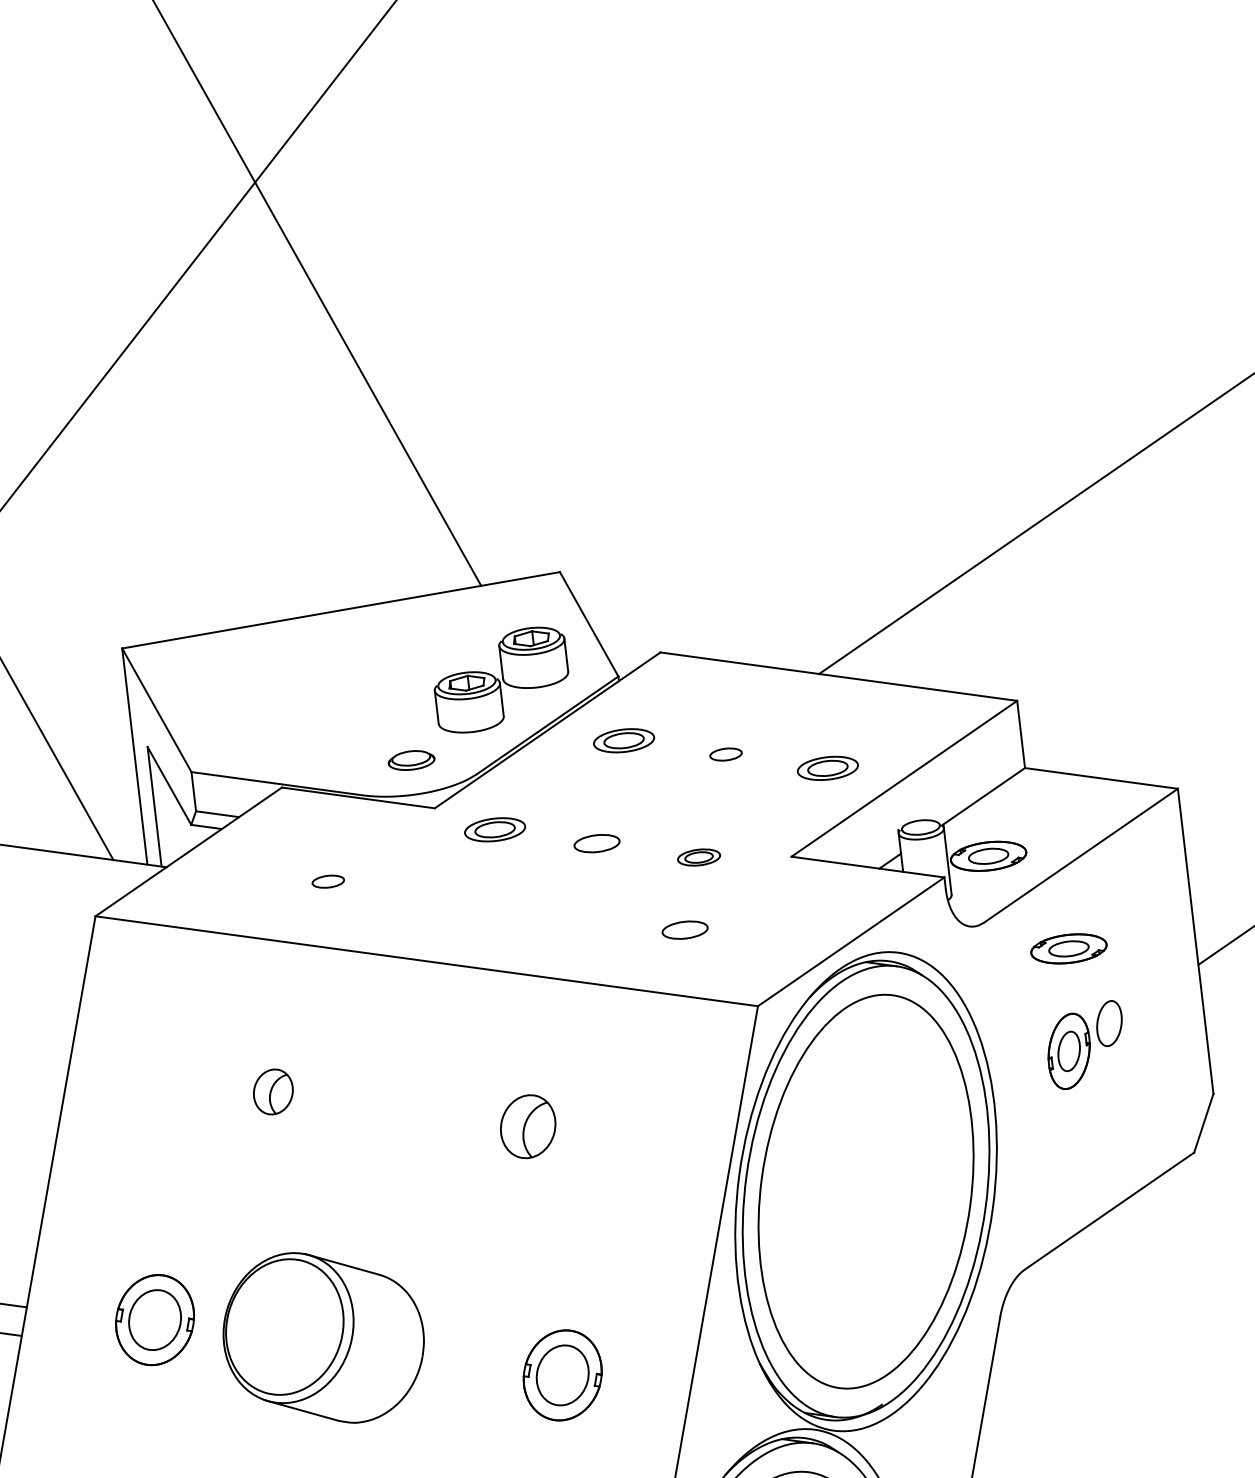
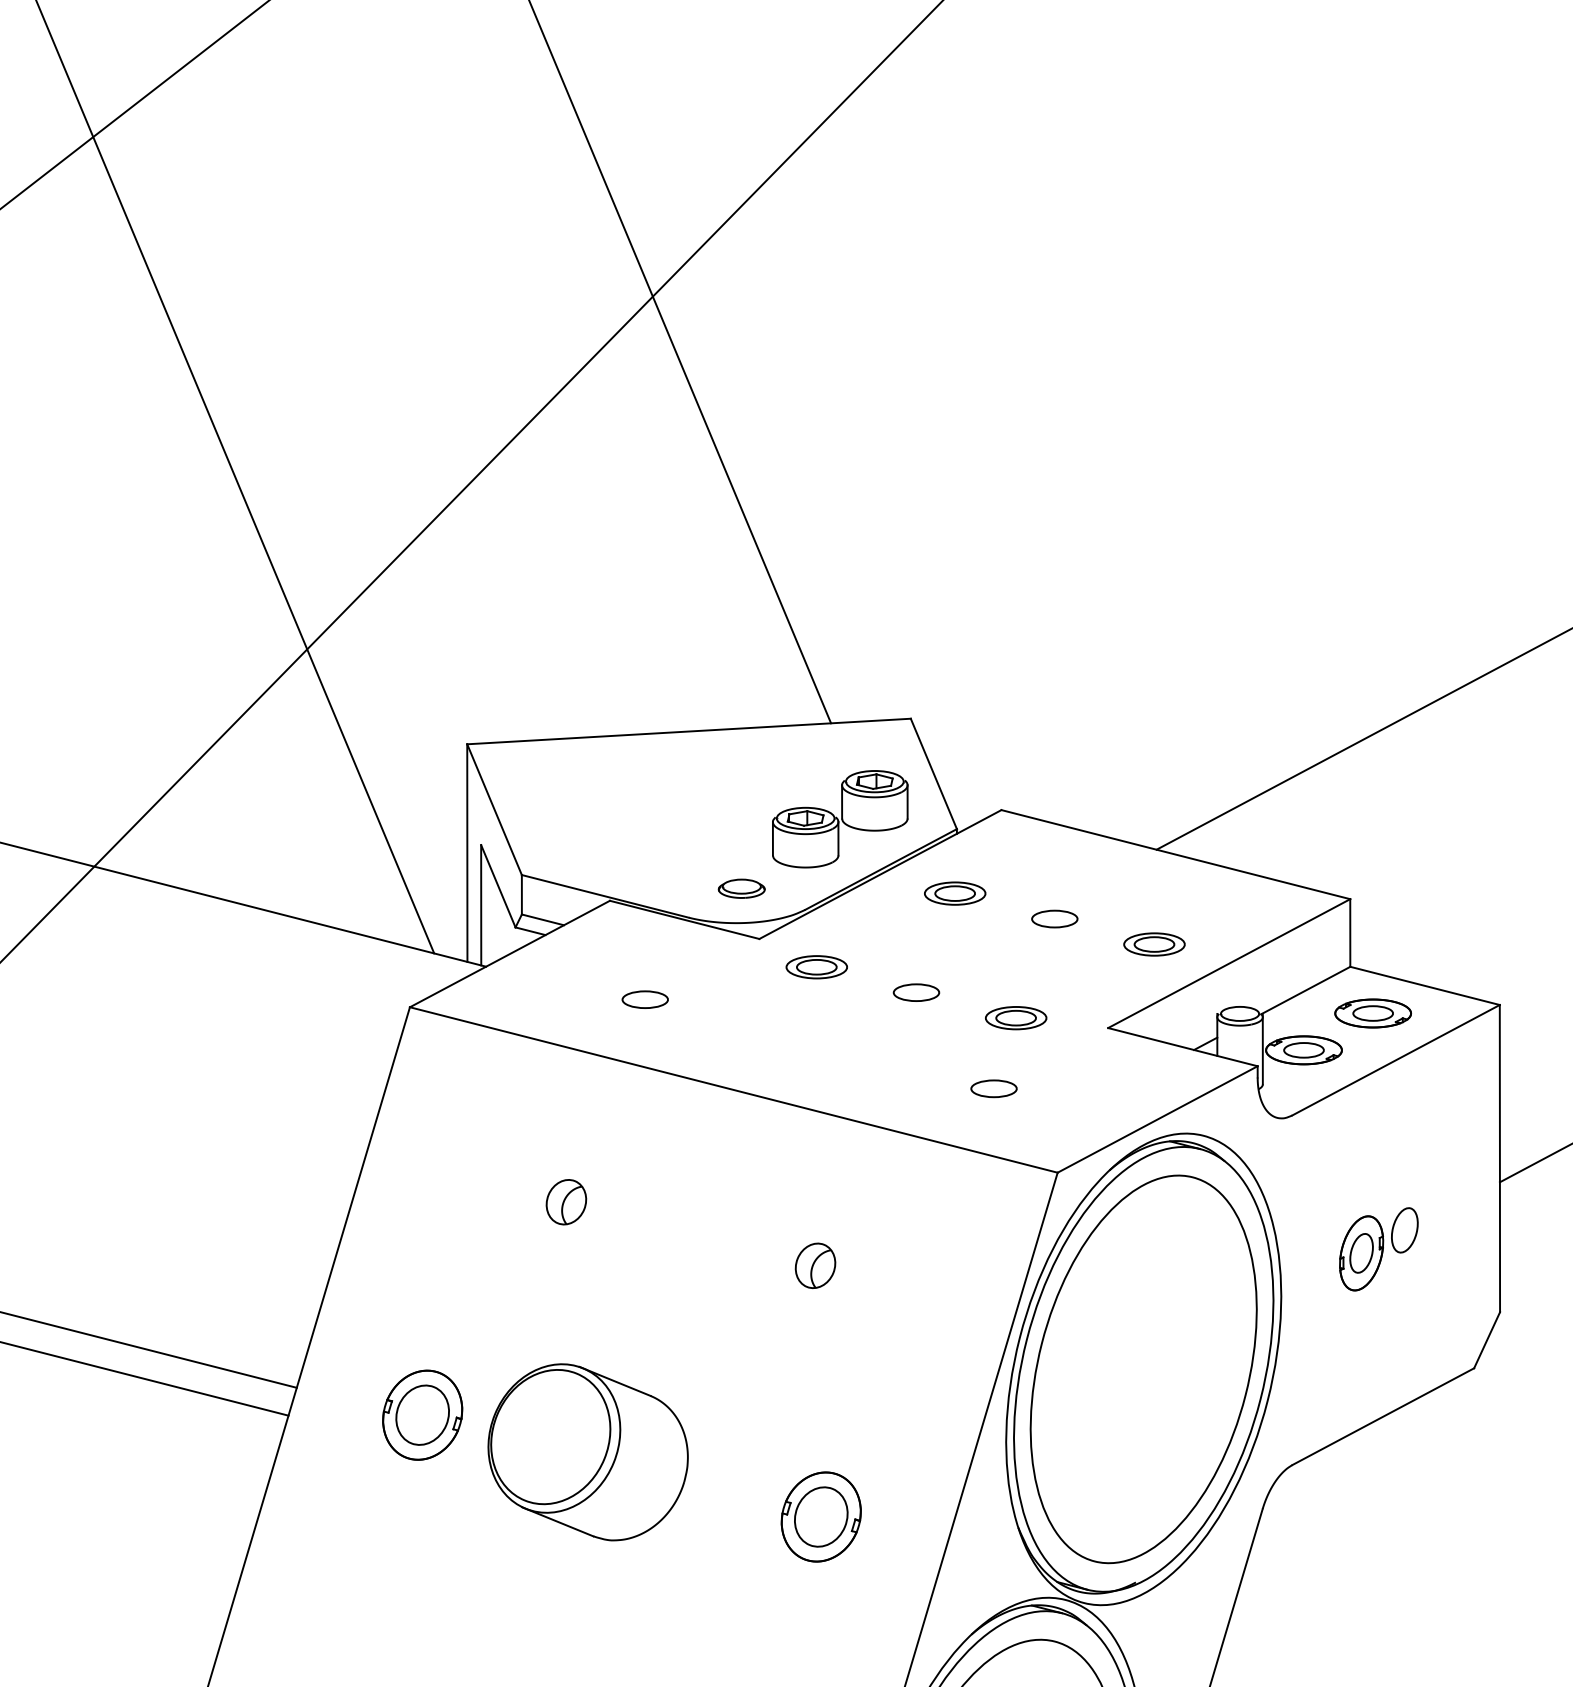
part: (725, 754) -> (1054, 918), size x1.43
part: (699, 857) -> (1016, 1018), size x1.43
part: (327, 881) -> (644, 999), size x1.43
part: (1068, 948) -> (1372, 1013), moved
part: (528, 1126) -> (815, 1265), size x0.71

